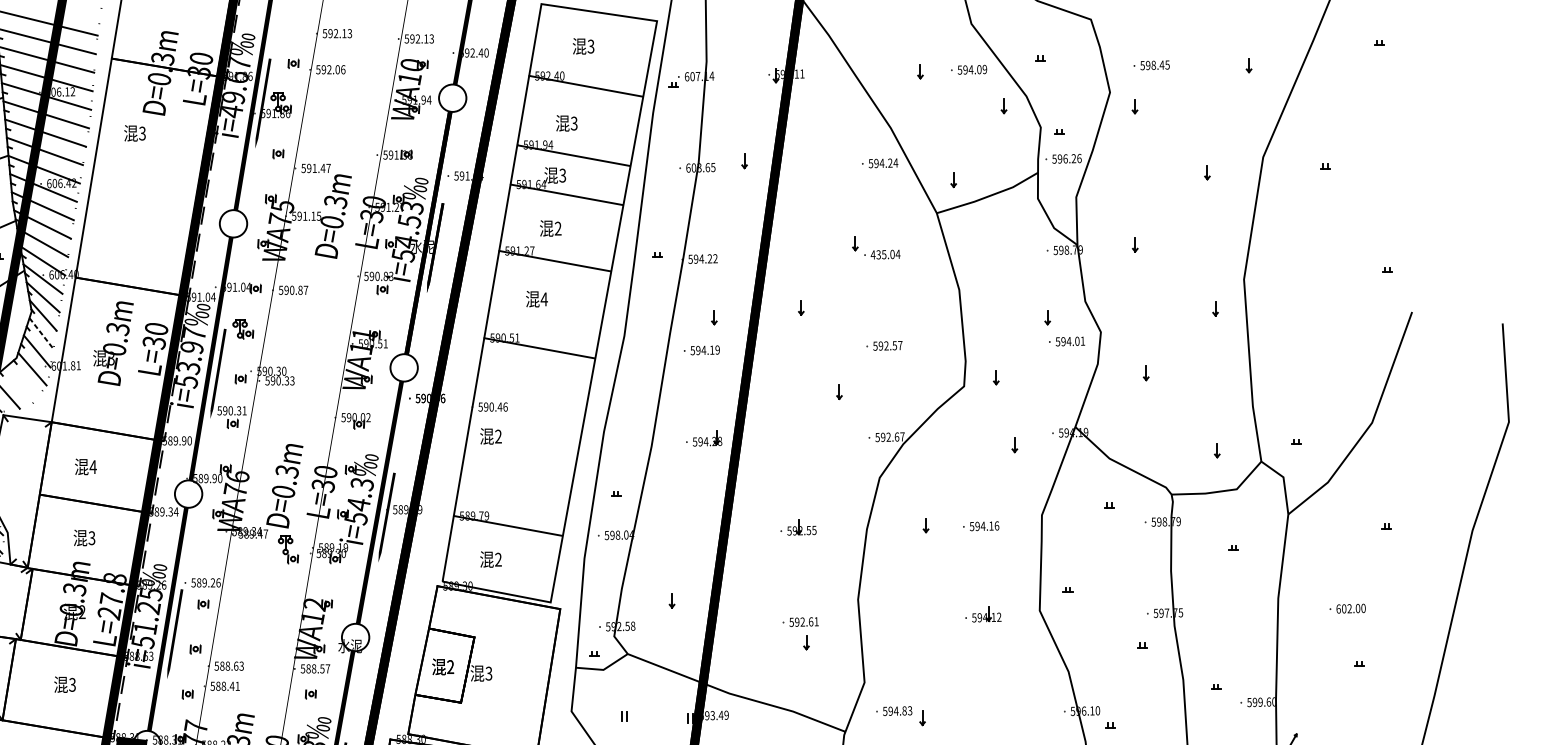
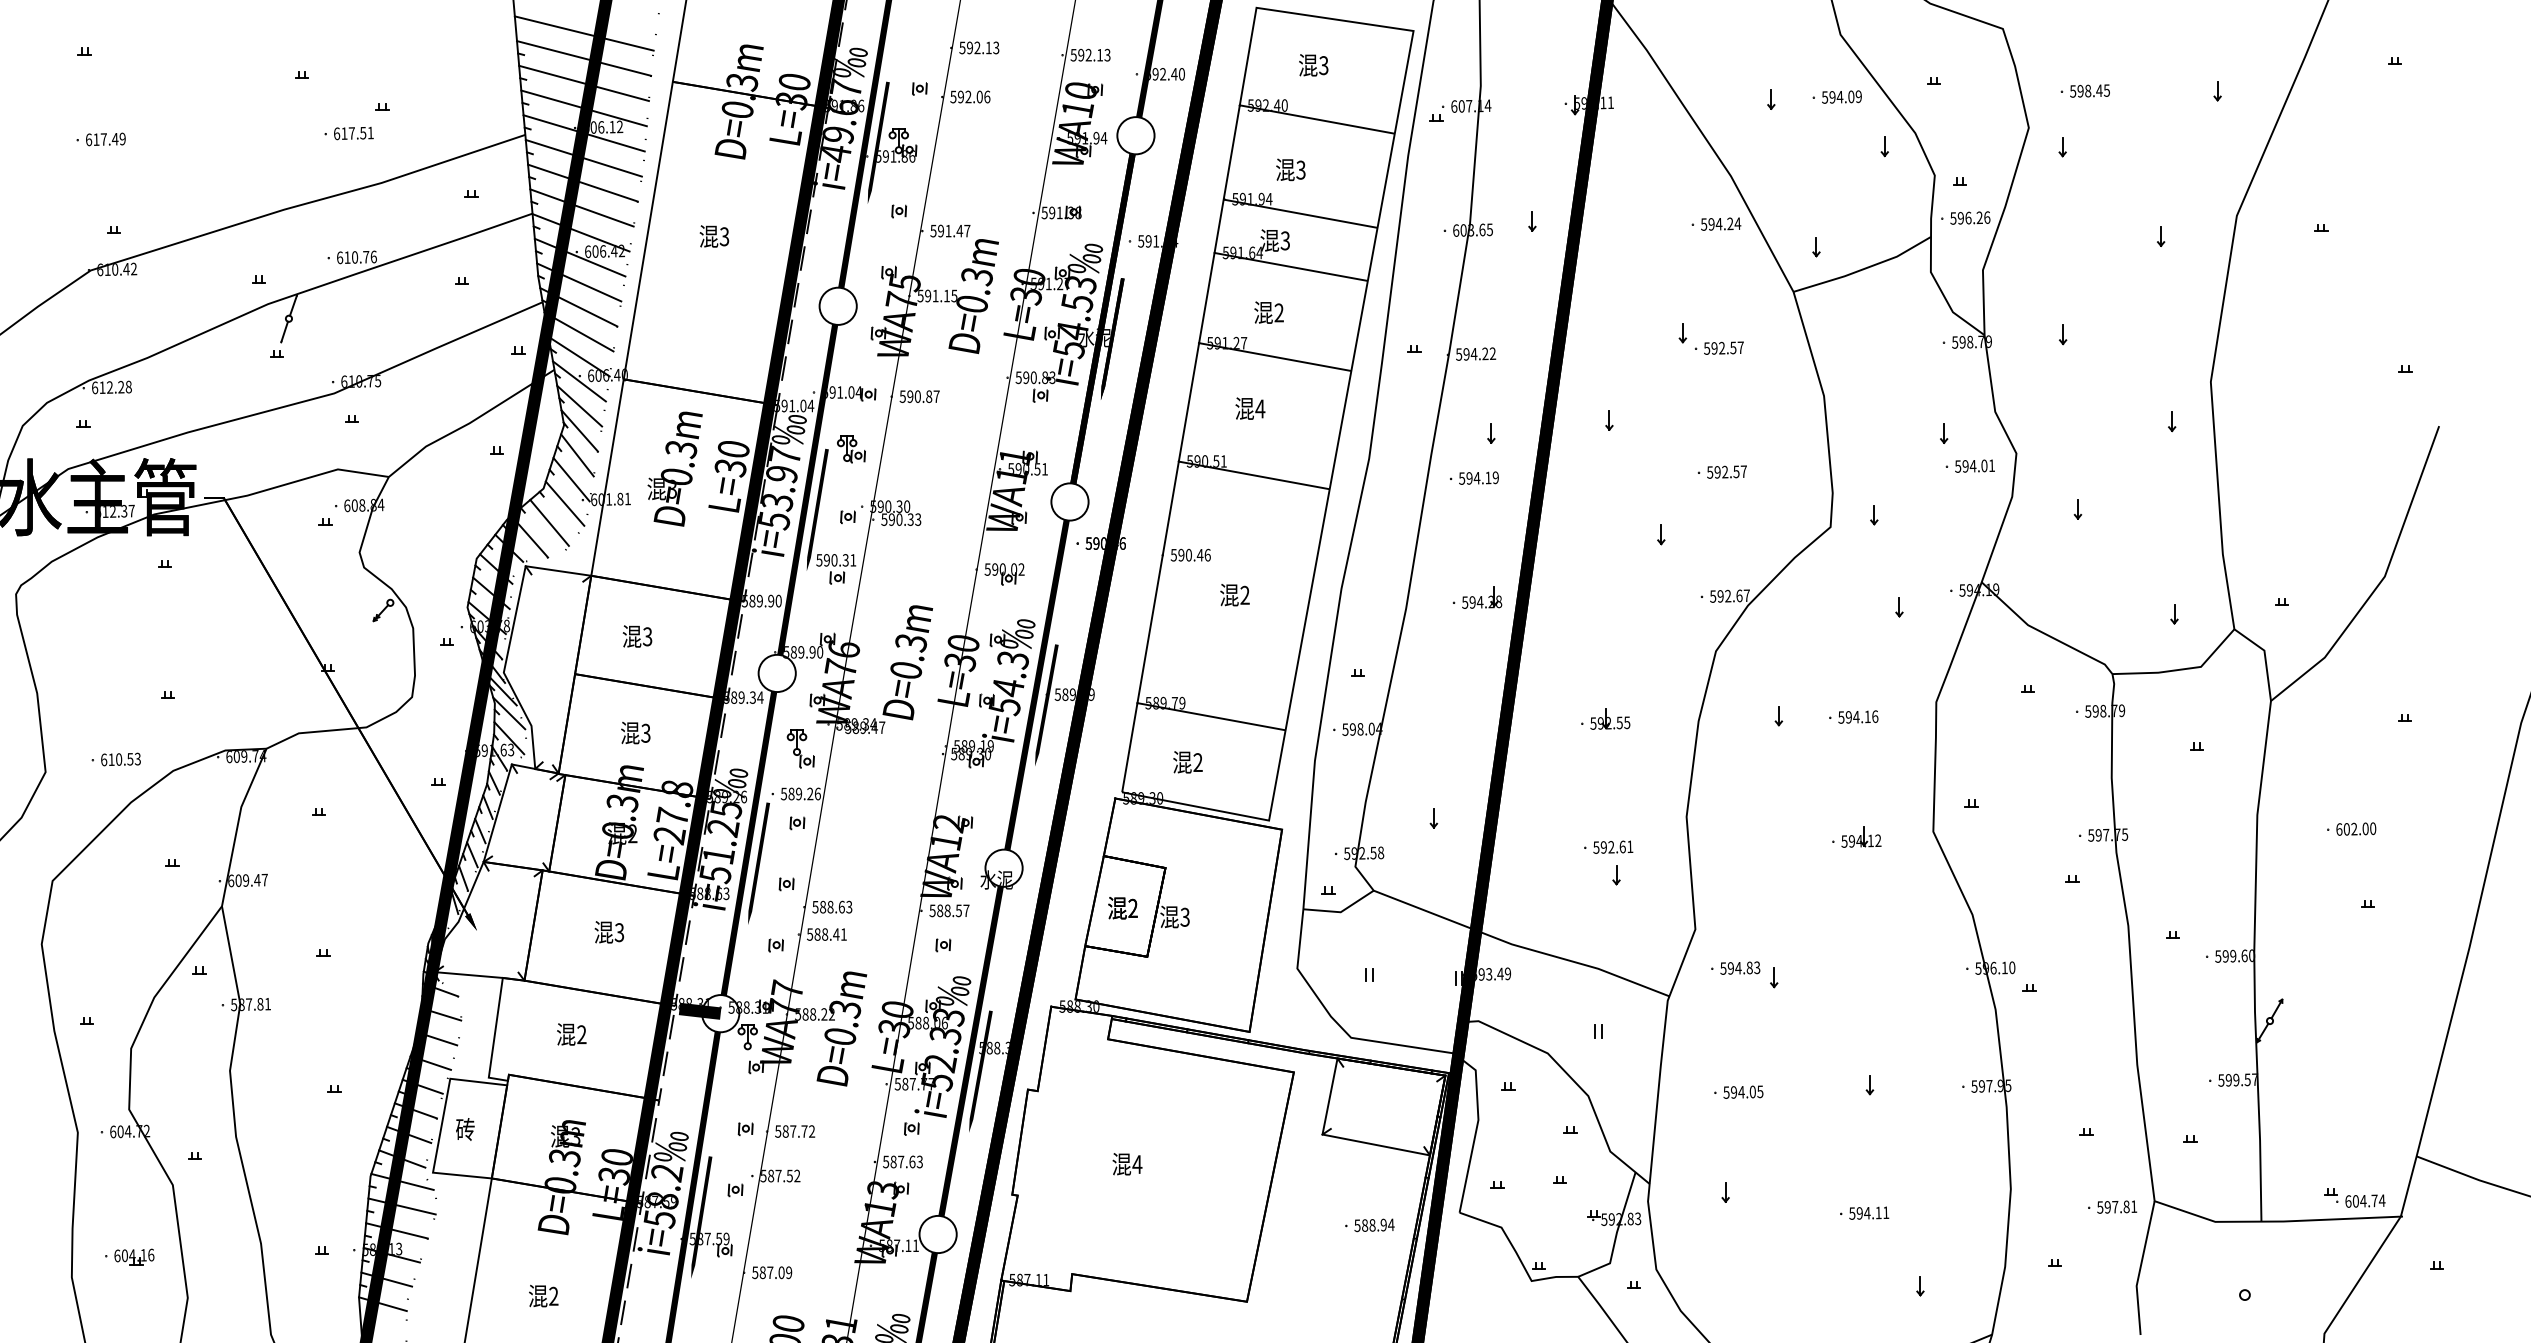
text: (135, 133) -> (714, 236), moved
text: (885, 254) -> (1723, 347), 435.04 -> 592.57
line: (41, 333) -> (577, 455), dashed -> solid
line: (20, 382) -> (549, 522), added
text: (490, 436) -> (1234, 595), moved
text: (93, 466) -> (647, 636), 4 -> 3
part: (288, 549) -> (800, 748), moved

